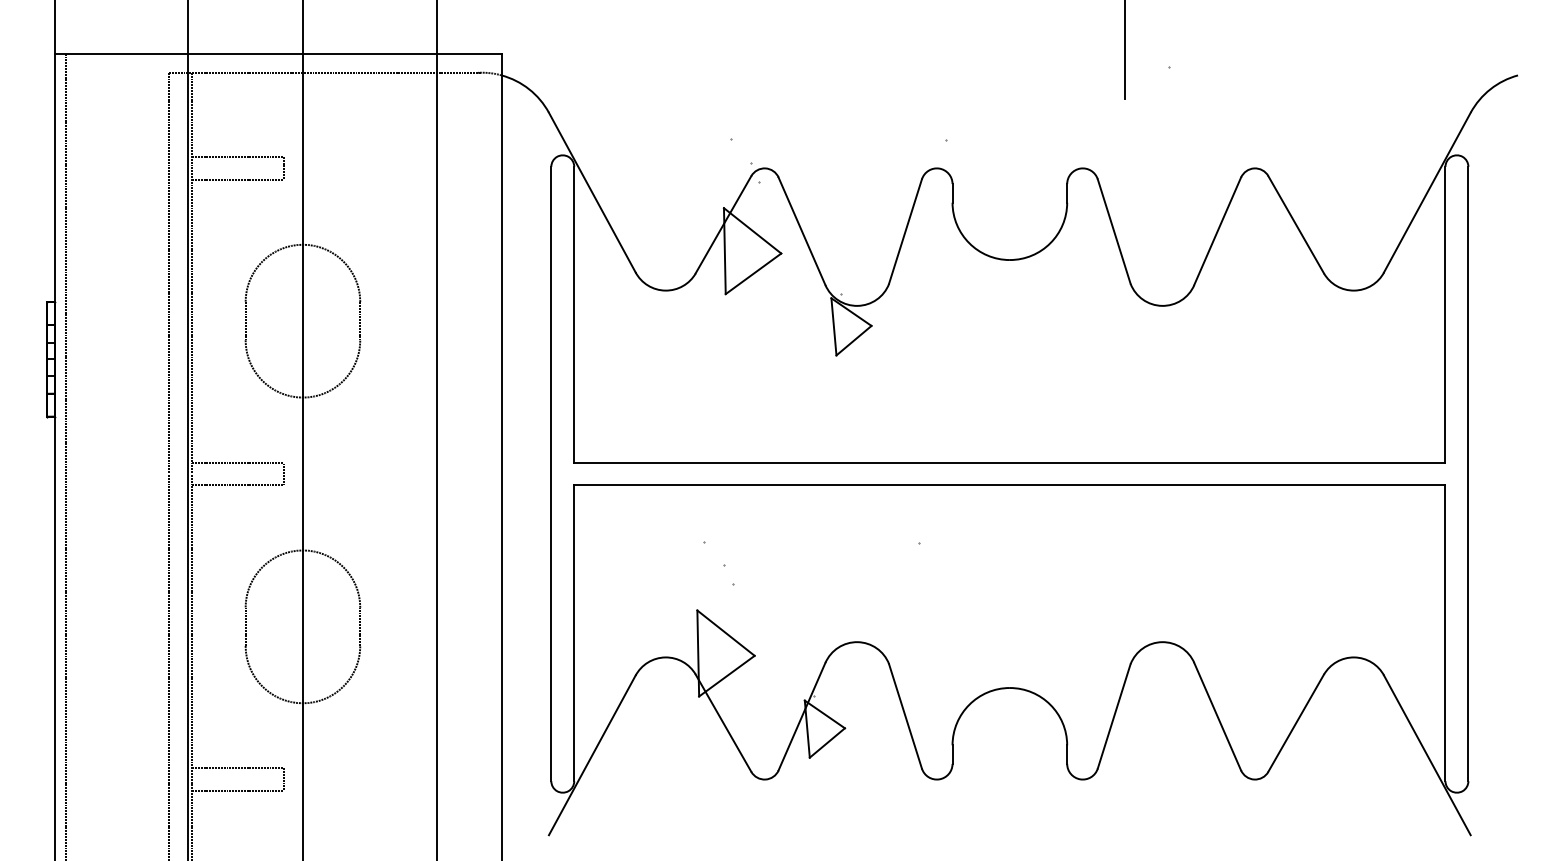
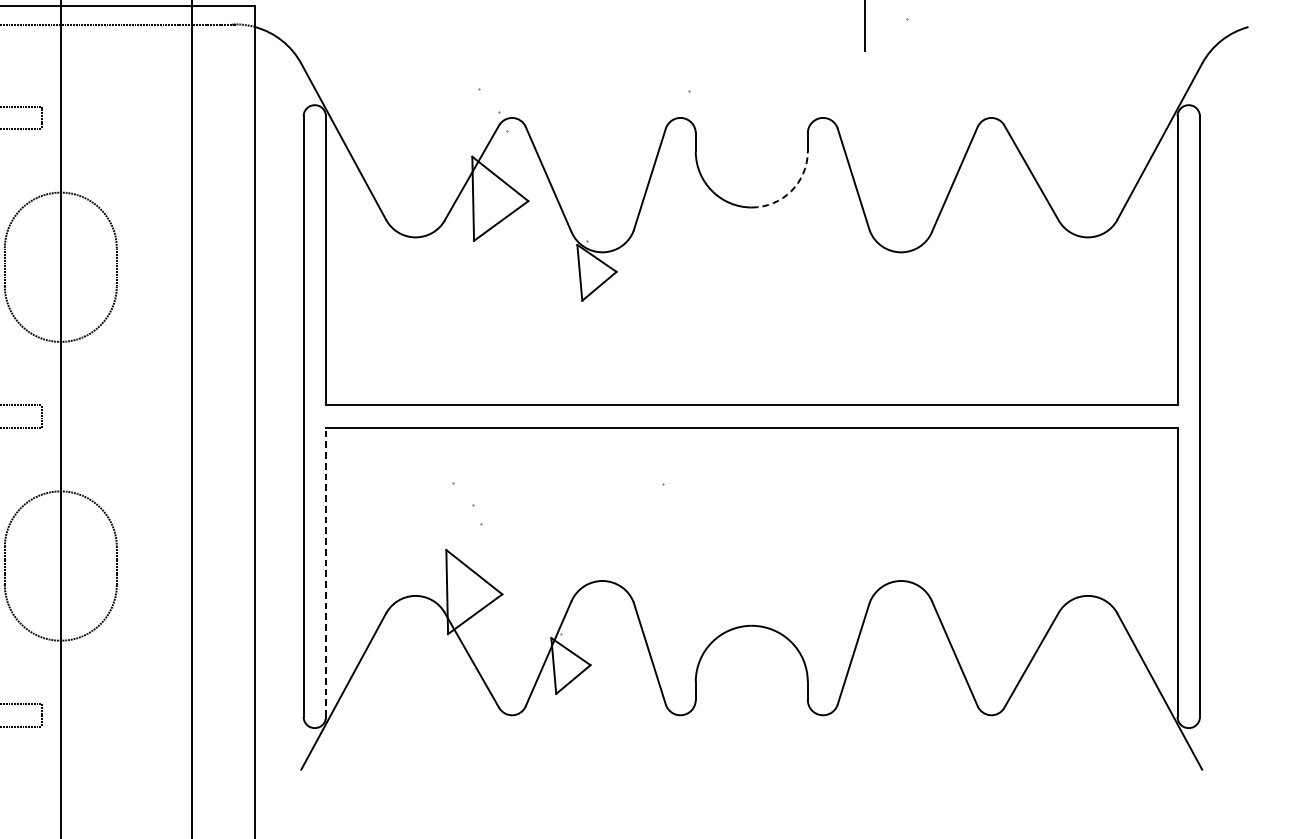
arc: (1050, 243) -> (791, 191), solid -> dashed
line: (574, 633) -> (326, 572), solid -> dashed

